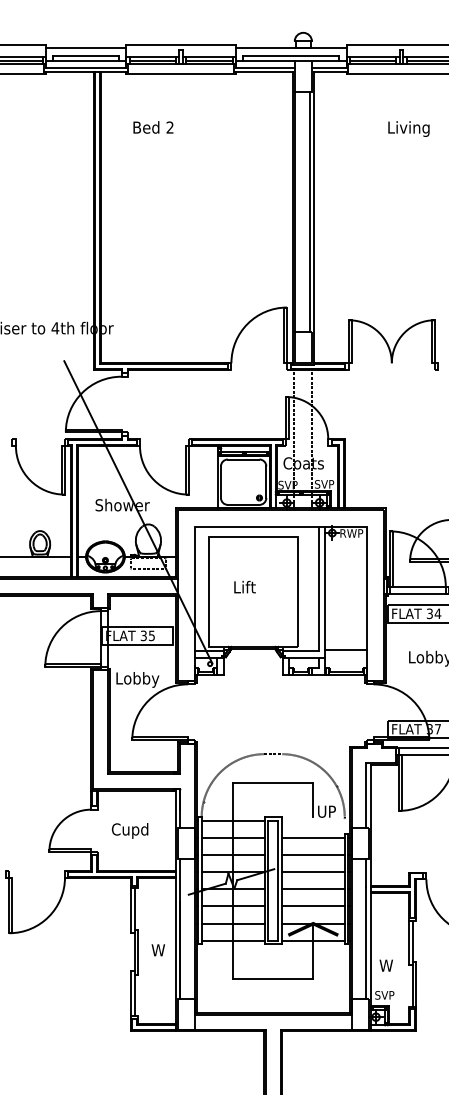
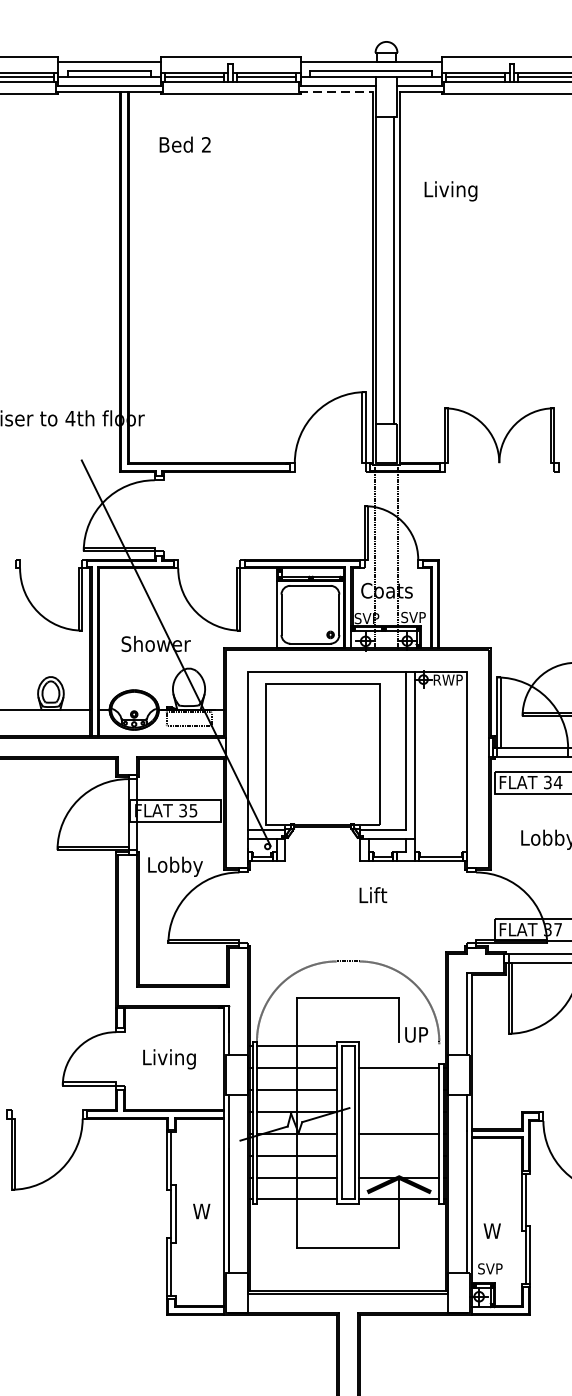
line: (264, 72) -> (336, 92), solid -> dashed
text: (153, 127) -> (185, 144), moved
text: (408, 128) -> (450, 190), moved
text: (244, 586) -> (372, 894), moved
line: (345, 649) -> (440, 828), removed
text: (132, 830) -> (168, 1058), Cupd -> Living
line: (312, 854) -> (398, 1089), removed
line: (312, 872) -> (398, 1112), removed
line: (312, 906) -> (398, 1155), removed

